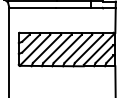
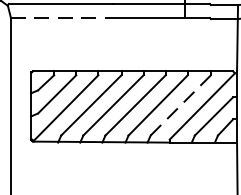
line: (33, 7) -> (62, 17), solid -> dashed
line: (88, 48) -> (179, 104), solid -> dashed

